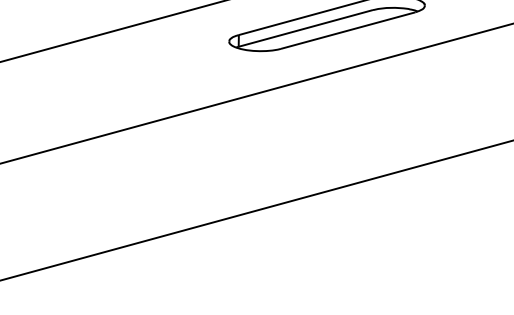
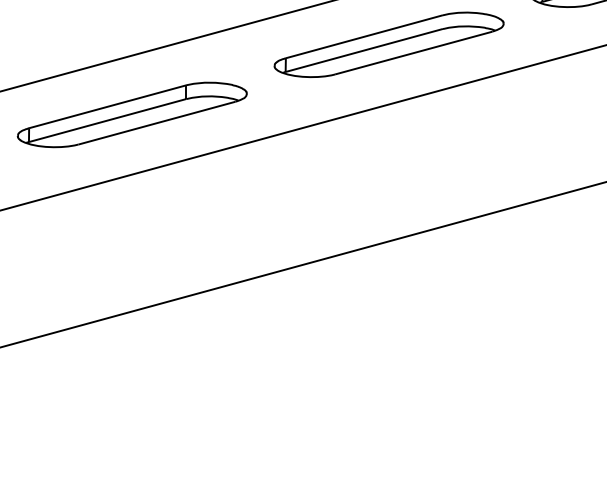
part: (107, 83) -> (131, 114), added

